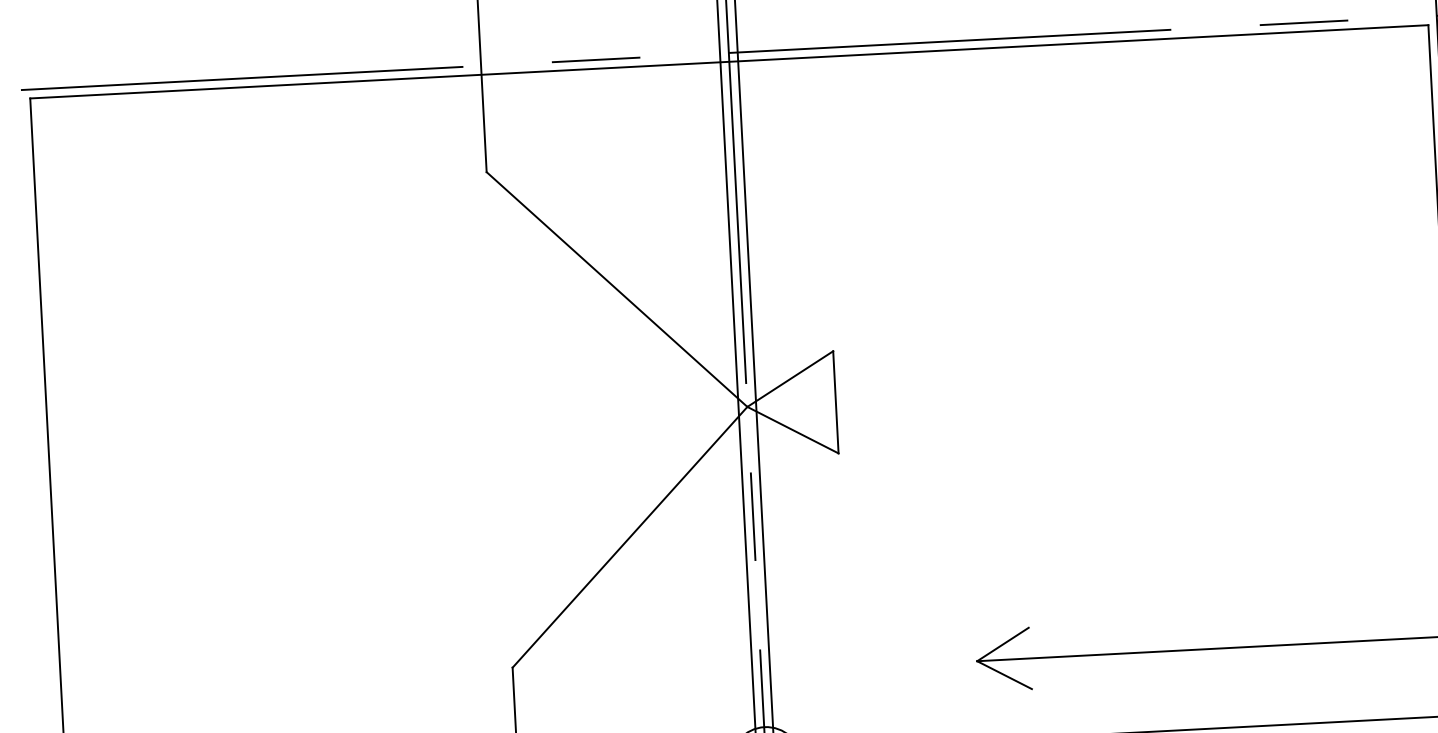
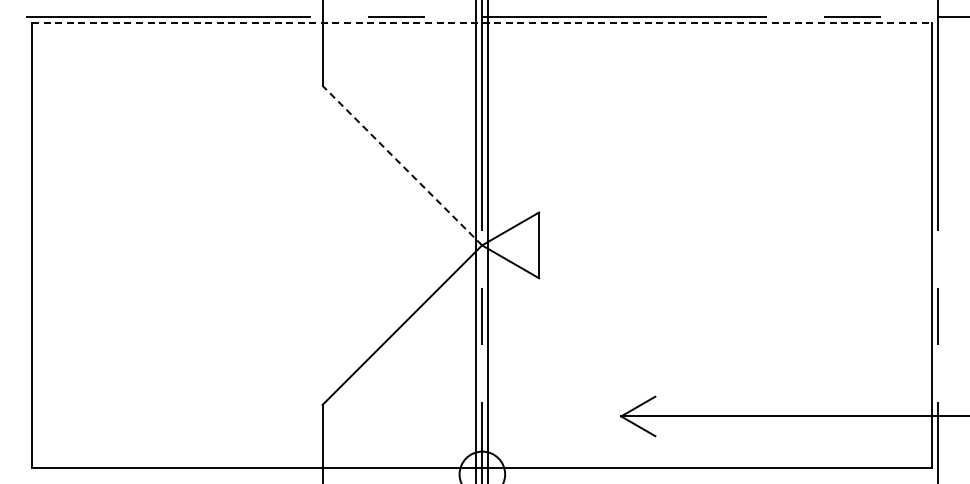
line: (729, 62) -> (482, 23), solid -> dashed
line: (617, 289) -> (402, 165), solid -> dashed

